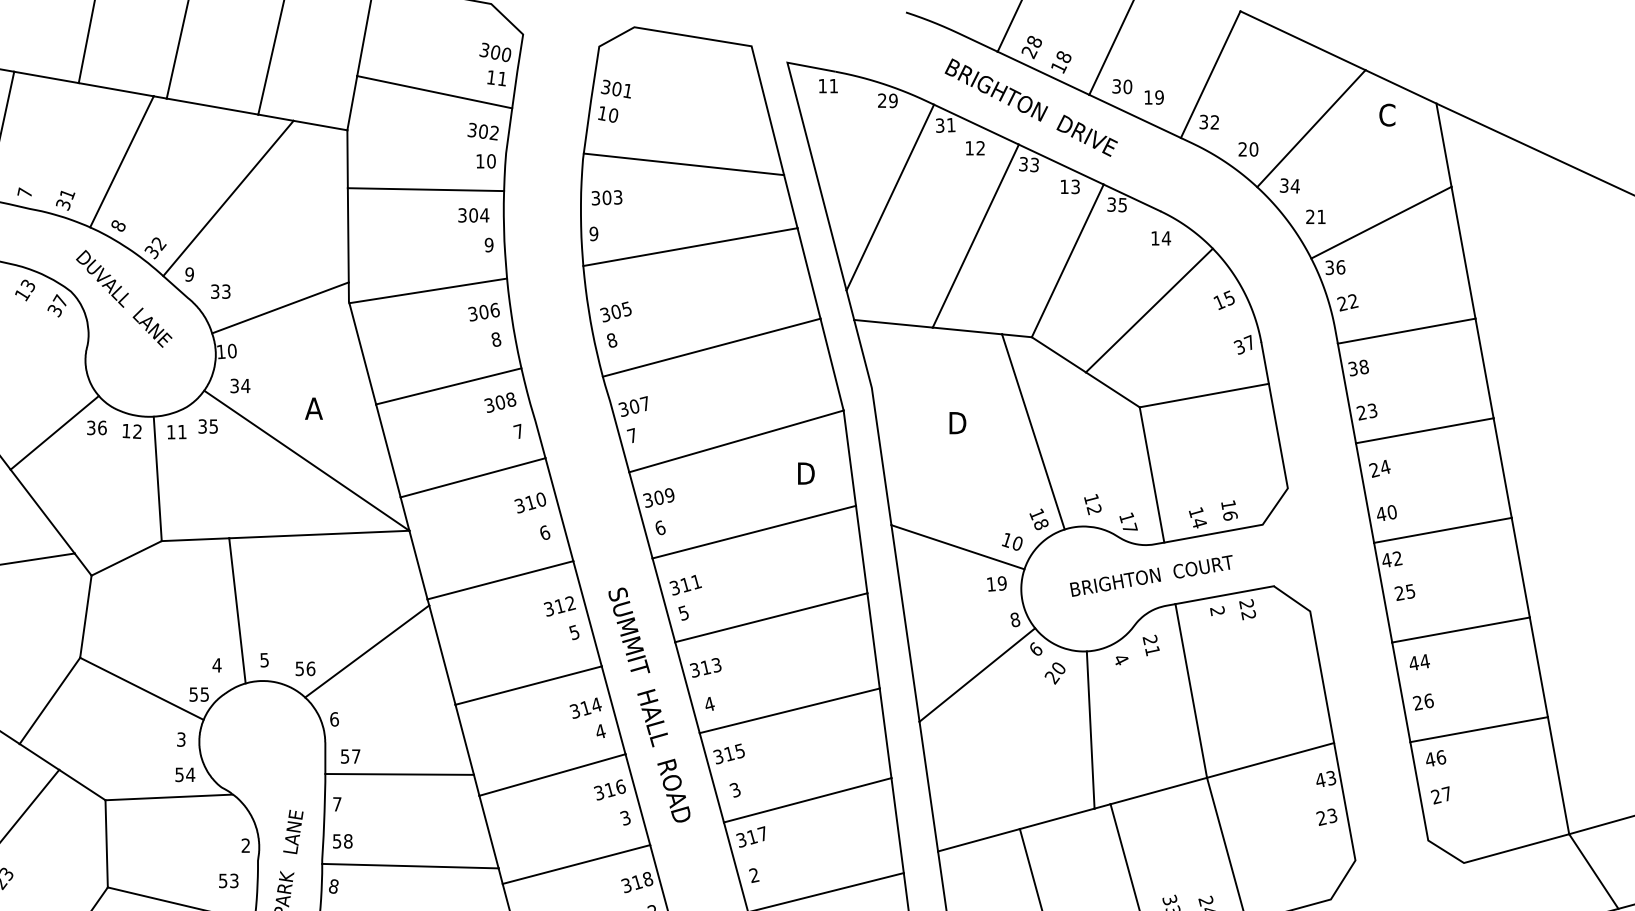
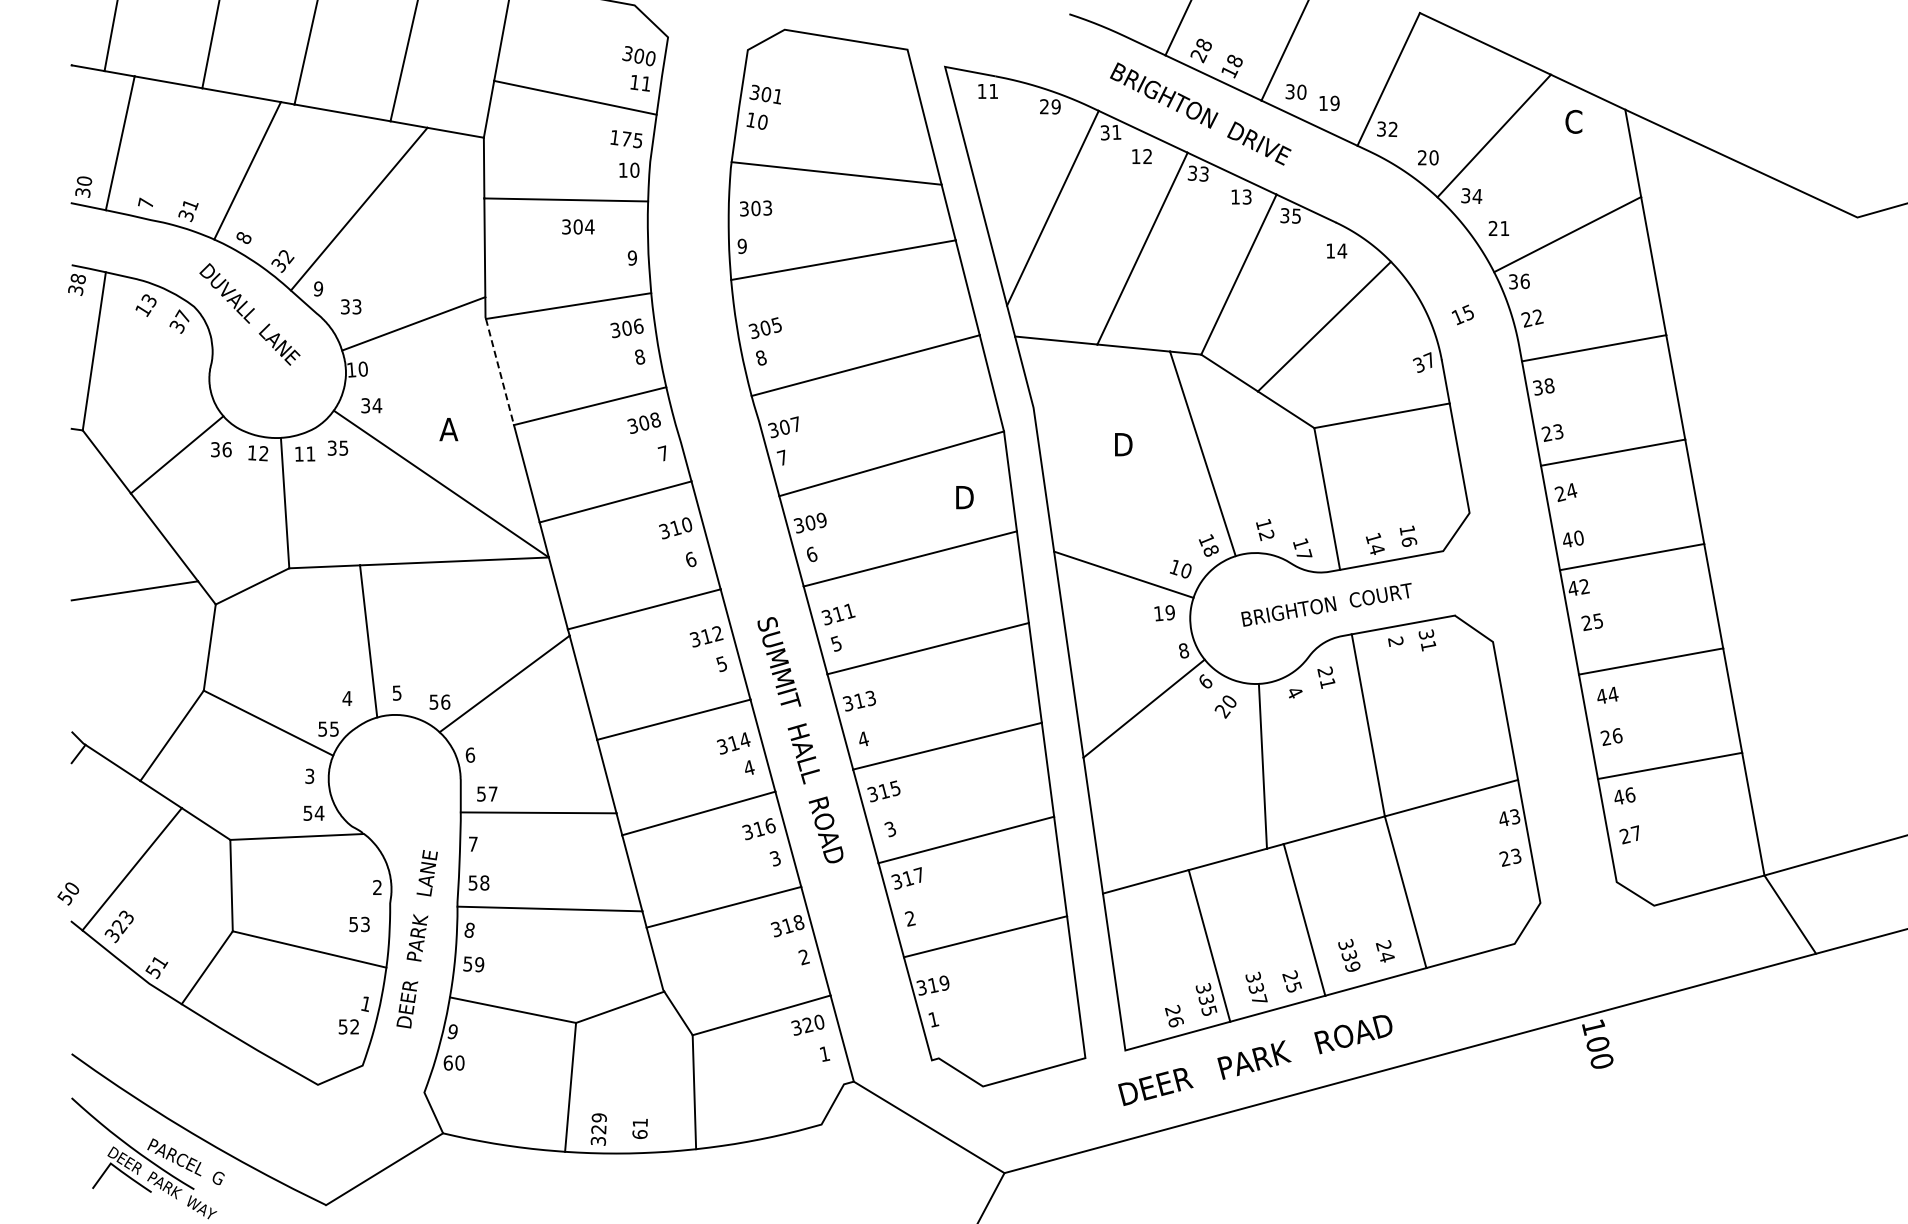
text: (482, 131) -> (625, 139), 302 -> 175
text: (473, 214) -> (578, 226), moved
text: (1223, 299) -> (1462, 314), moved
line: (363, 354) -> (500, 372), solid -> dashed
text: (1247, 609) -> (1427, 640), 22 -> 31

